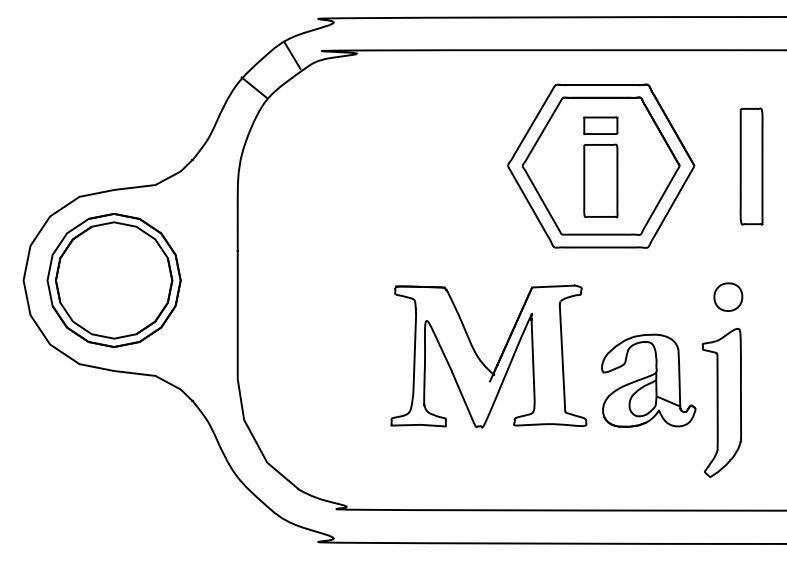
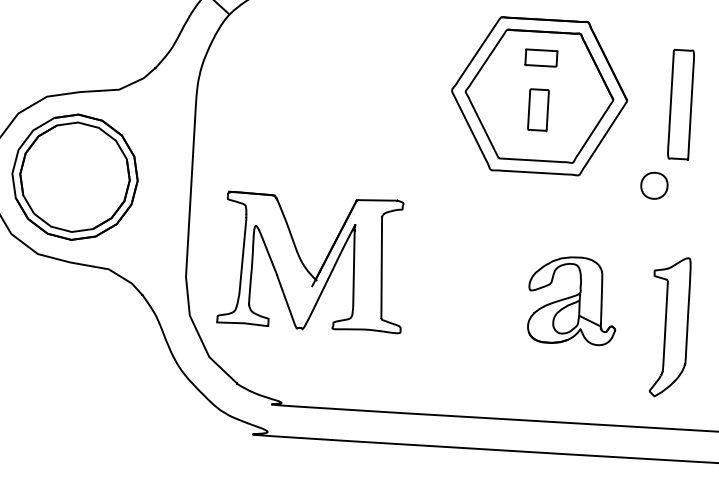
part: (600, 180) -> (538, 109), size x0.6
part: (728, 296) -> (654, 185), moved
part: (482, 361) -> (306, 267), moved
part: (721, 402) -> (669, 326), moved

